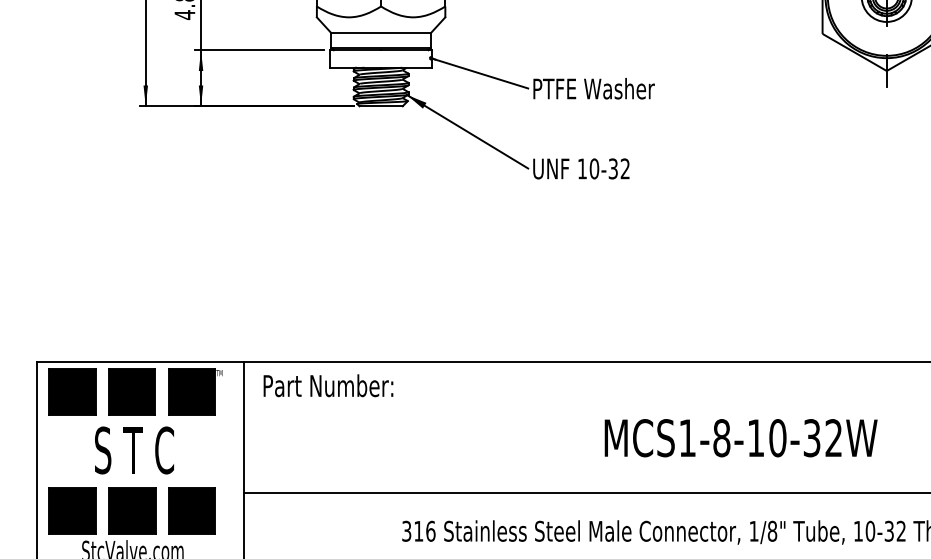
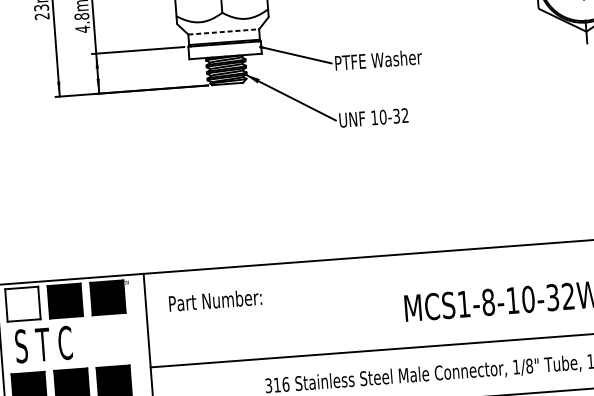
line: (381, 33) -> (224, 32), solid -> dashed
text: (328, 385) -> (215, 300), moved
fill: (72, 391) -> (22, 303), removed
text: (134, 450) -> (43, 344), moved

